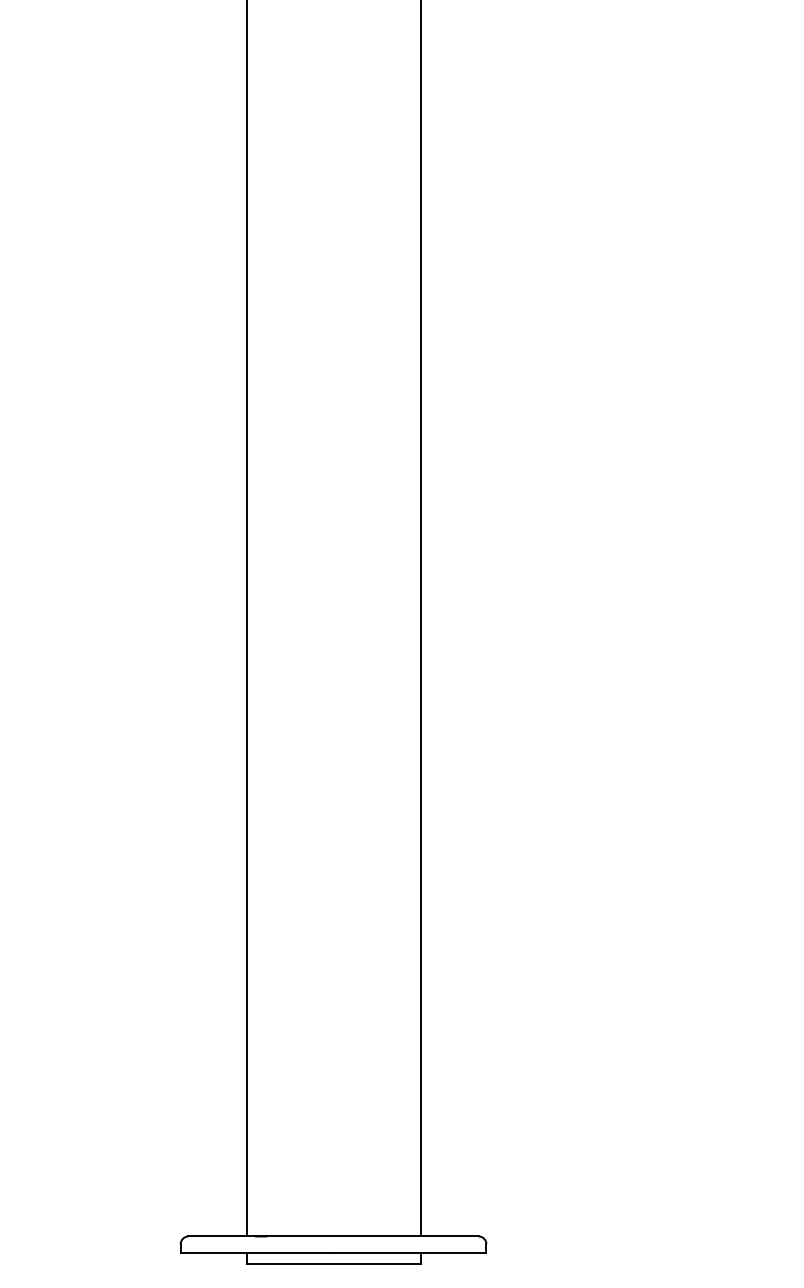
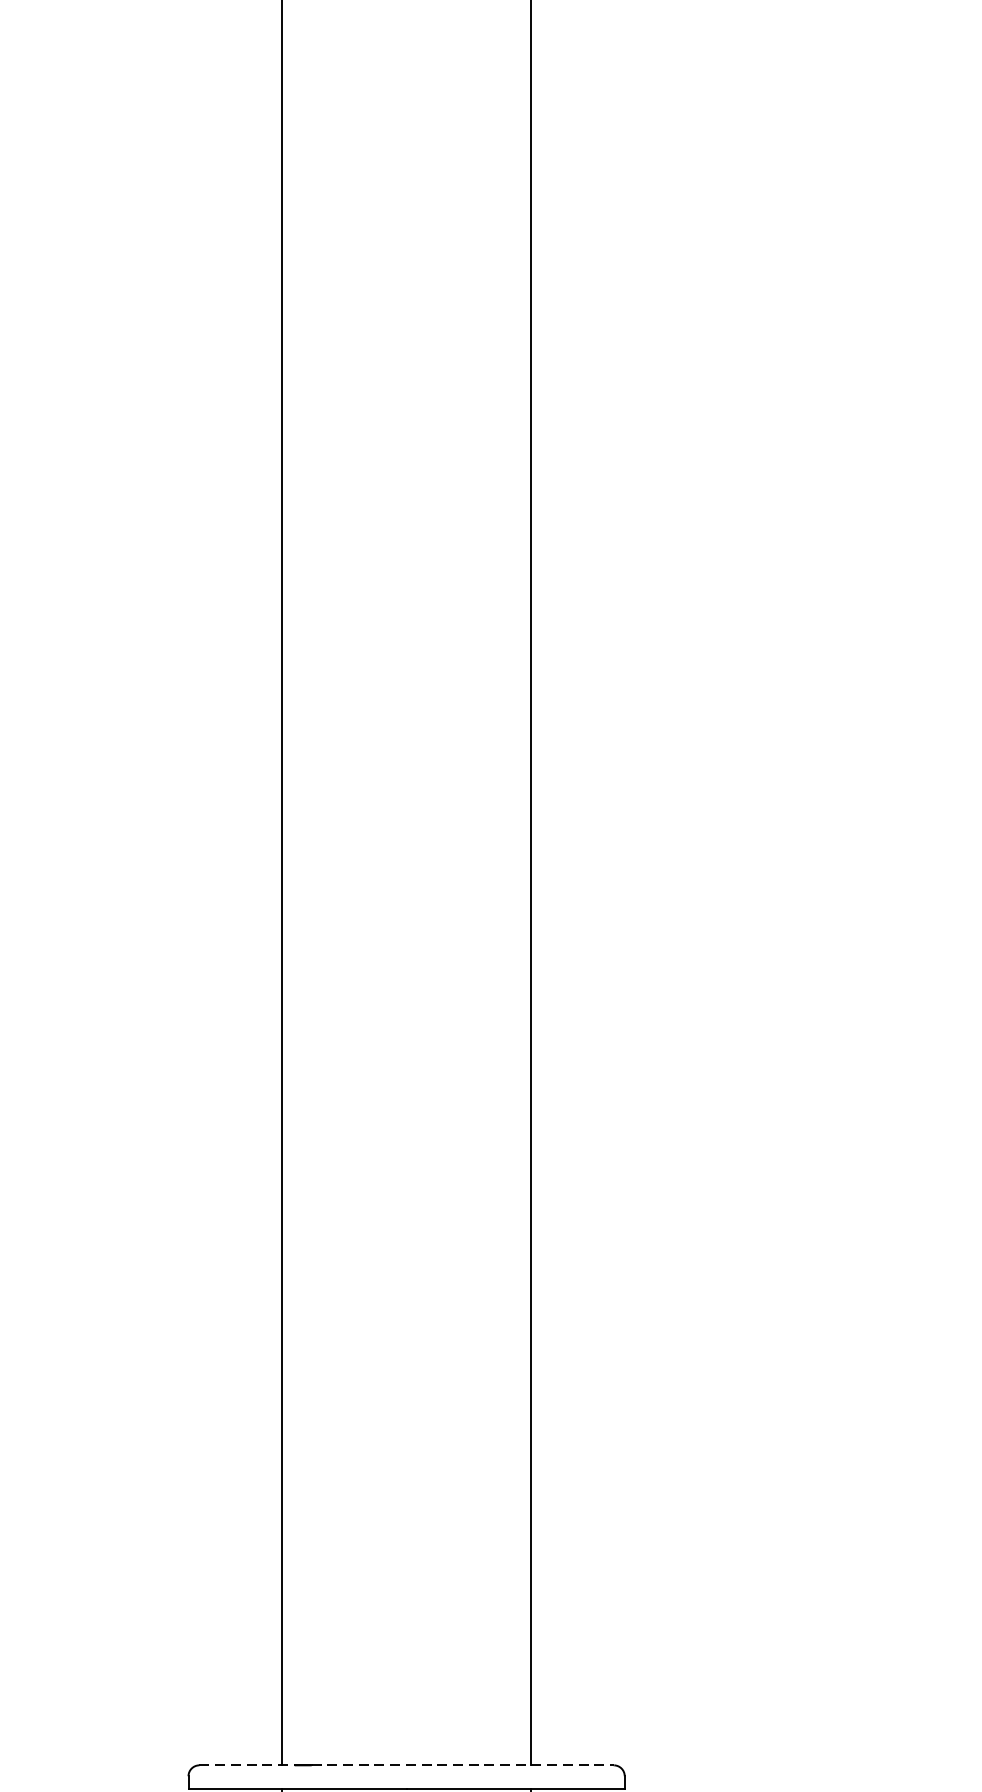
line: (222, 1236) -> (248, 1765), solid -> dashed
line: (372, 1236) -> (462, 1765), solid -> dashed

